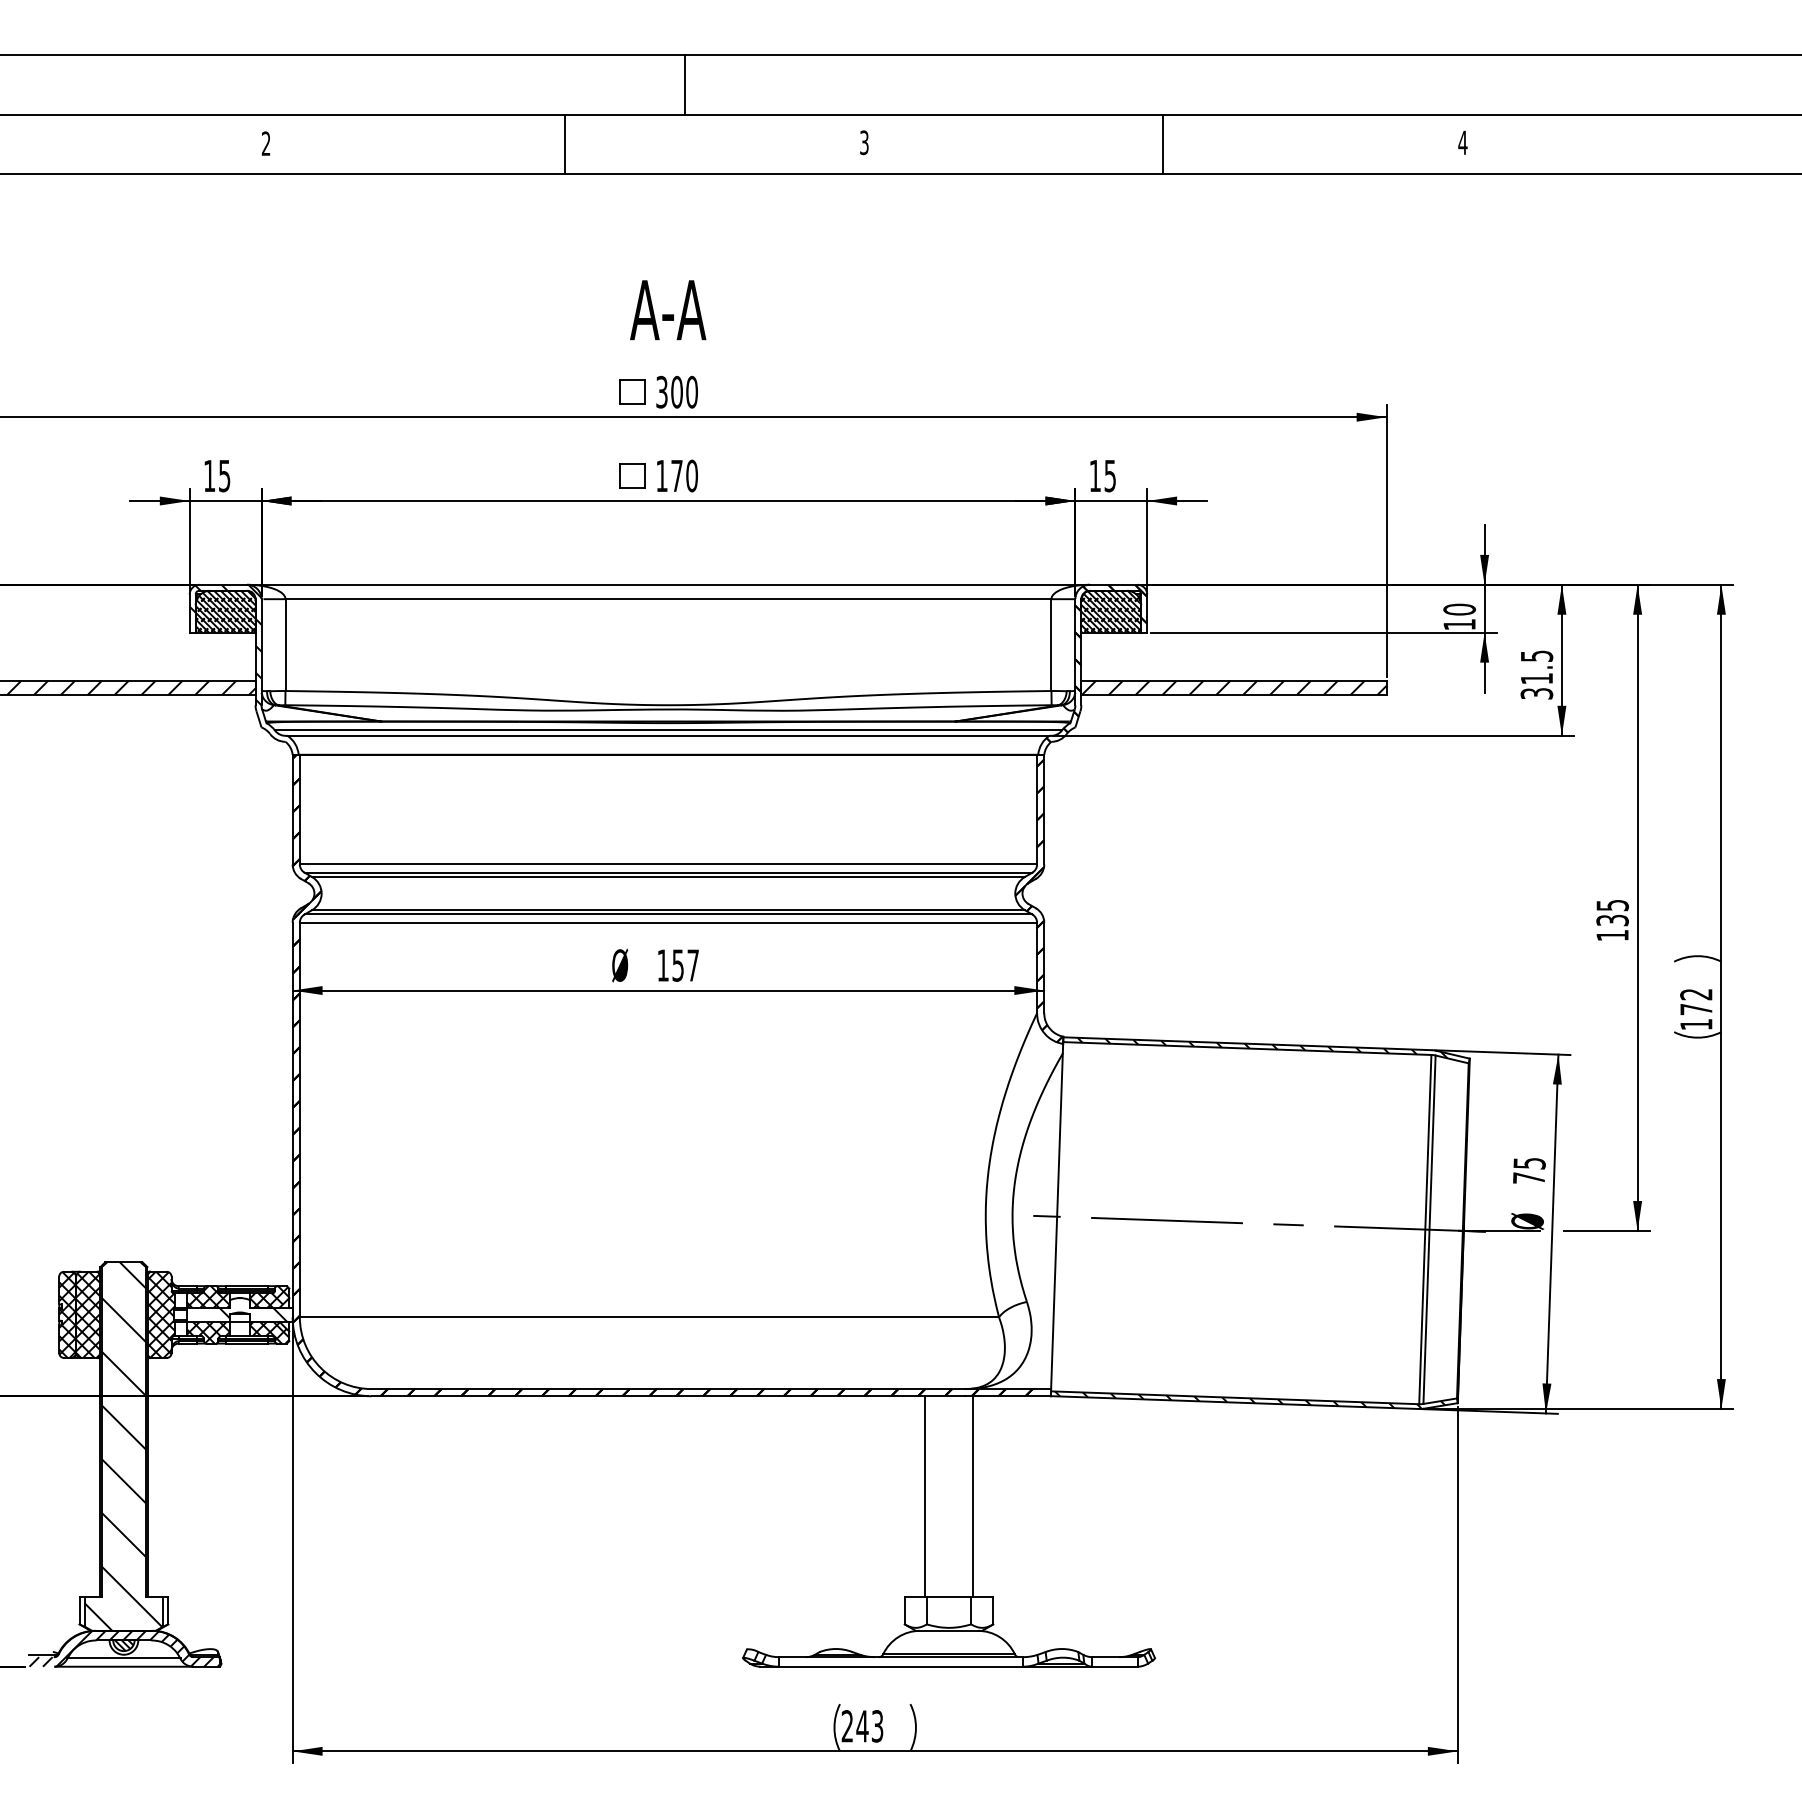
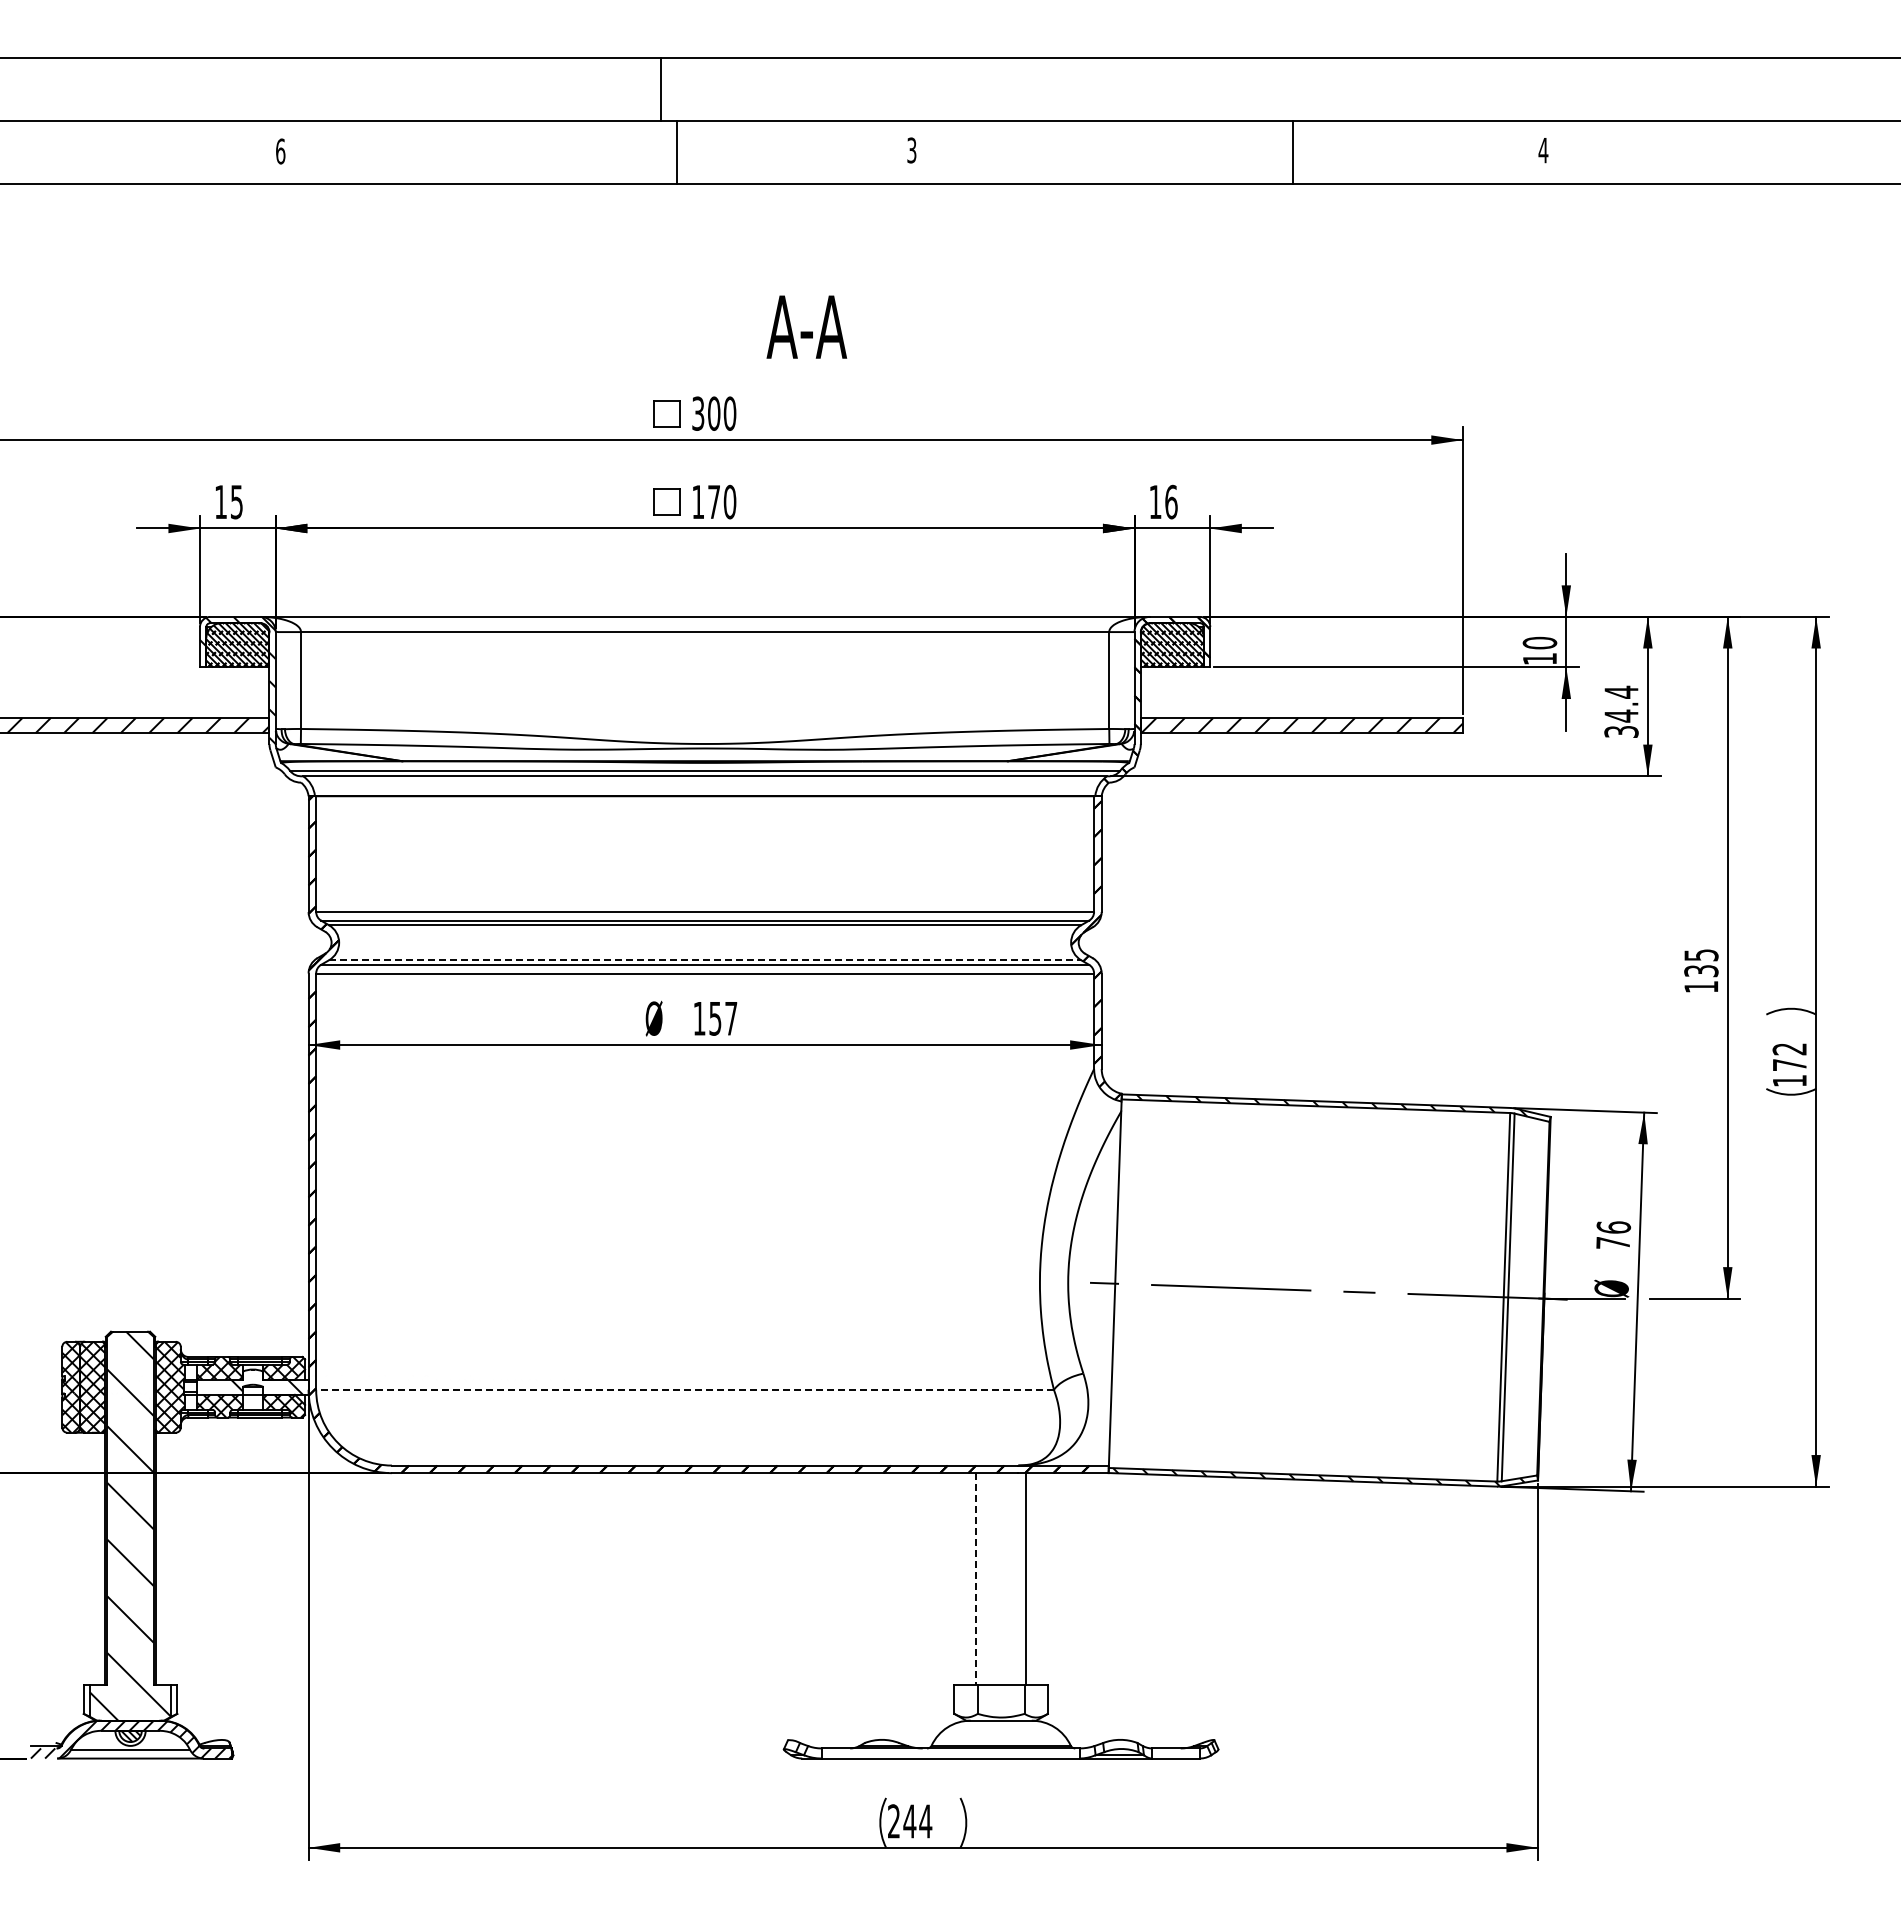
line: (684, 84) -> (661, 88), moved
text: (266, 143) -> (280, 151), 2 -> 6
line: (565, 143) -> (677, 151), moved
line: (1163, 143) -> (1293, 151), moved
text: (667, 309) -> (806, 326), moved
text: (1110, 475) -> (1171, 501), 15 -> 16
text: (1536, 666) -> (1621, 703), 31.5 -> 34.4
line: (668, 910) -> (705, 960), solid -> dashed
text: (1529, 1163) -> (1613, 1227), 75 -> 76
line: (649, 1316) -> (685, 1389), solid -> dashed
line: (924, 1497) -> (975, 1579), solid -> dashed
text: (877, 1726) -> (925, 1821), 243 -> 244

